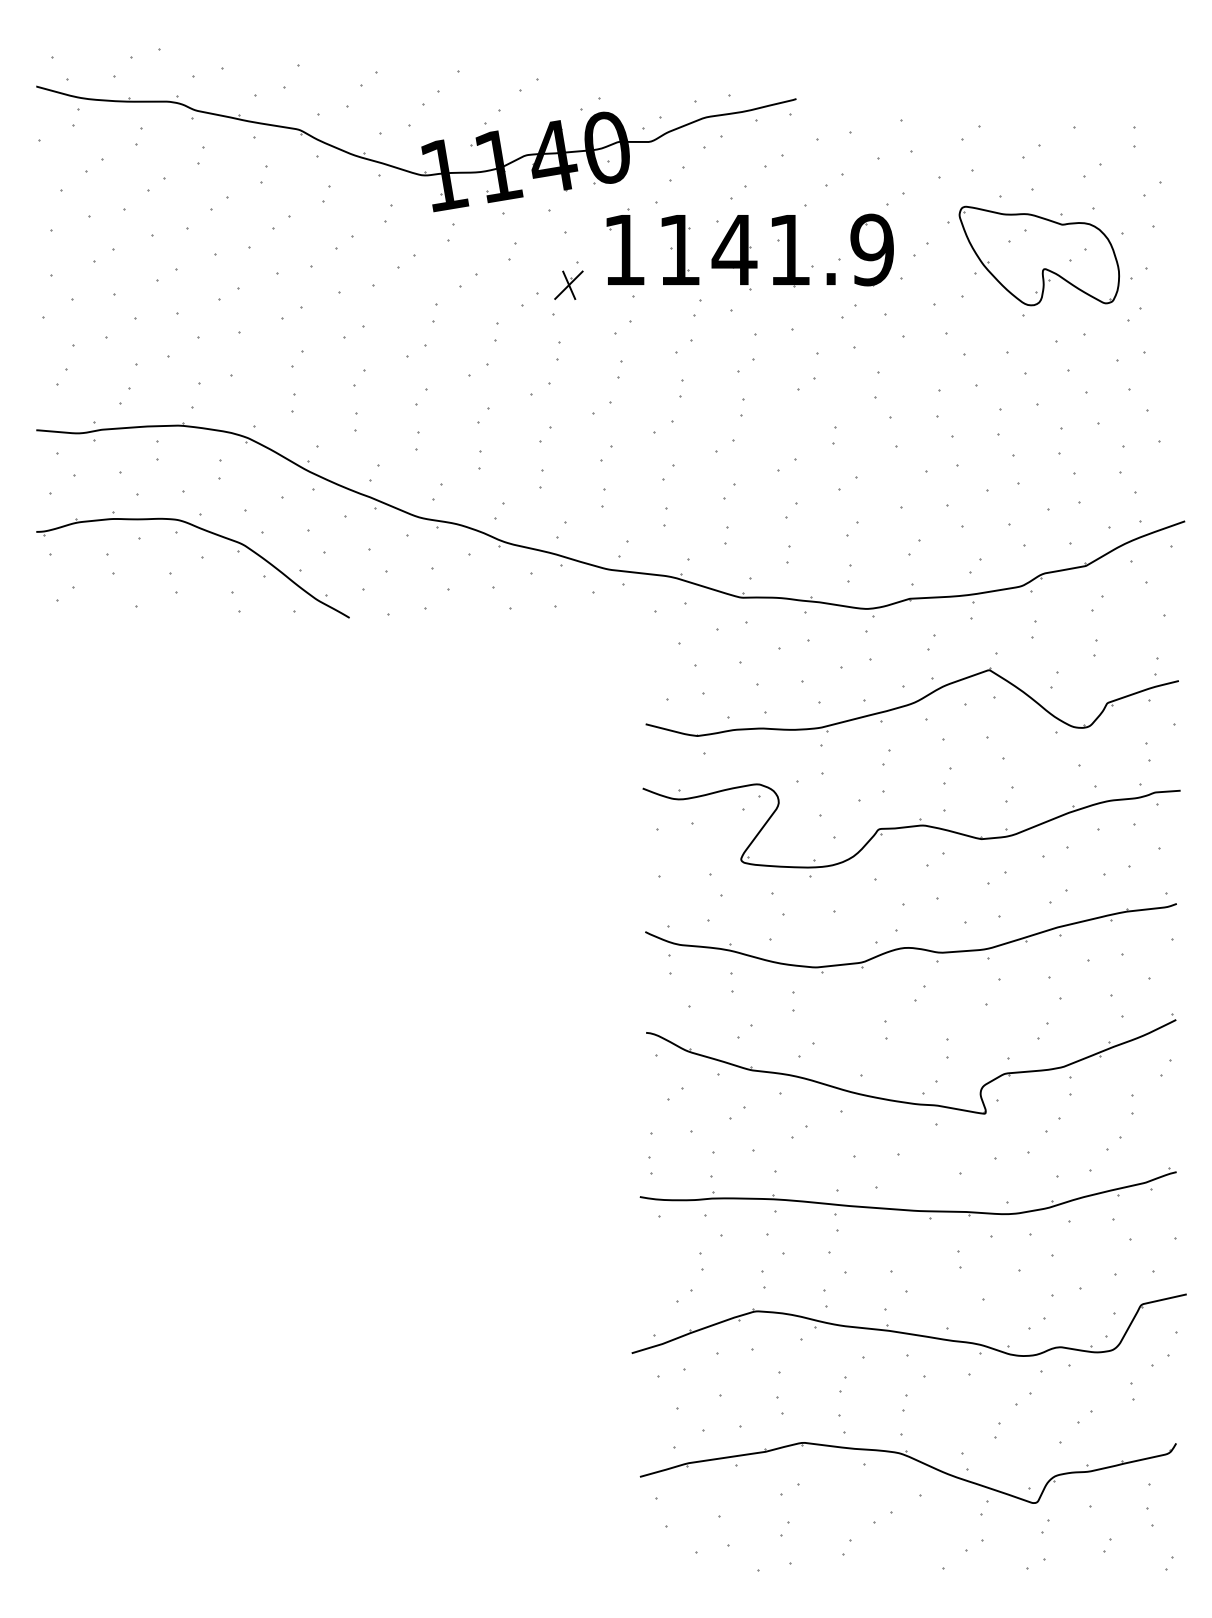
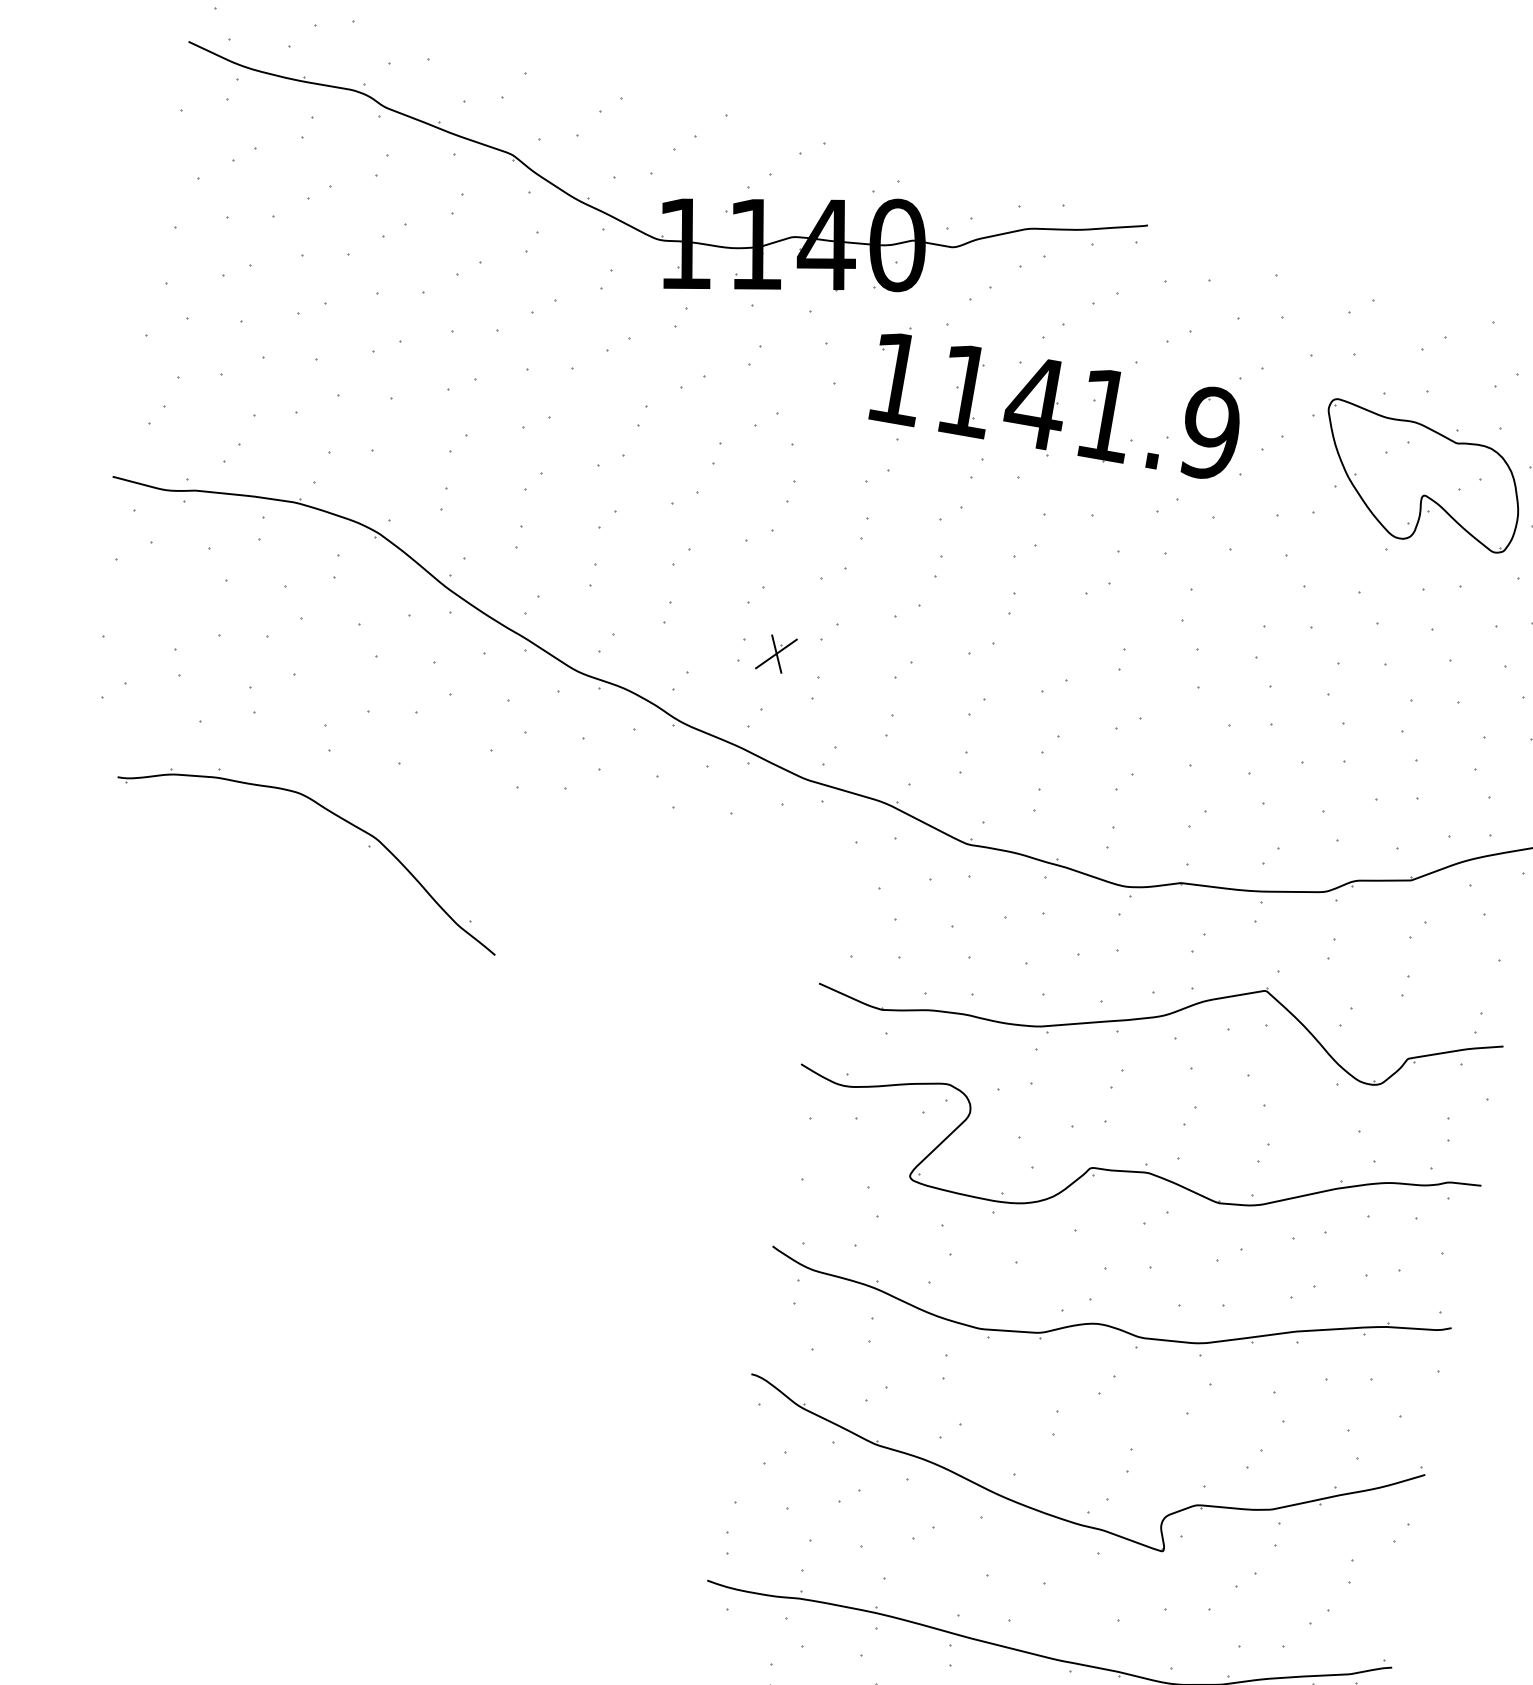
part: (568, 284) -> (776, 652), moved
part: (207, 532) -> (334, 815), moved

